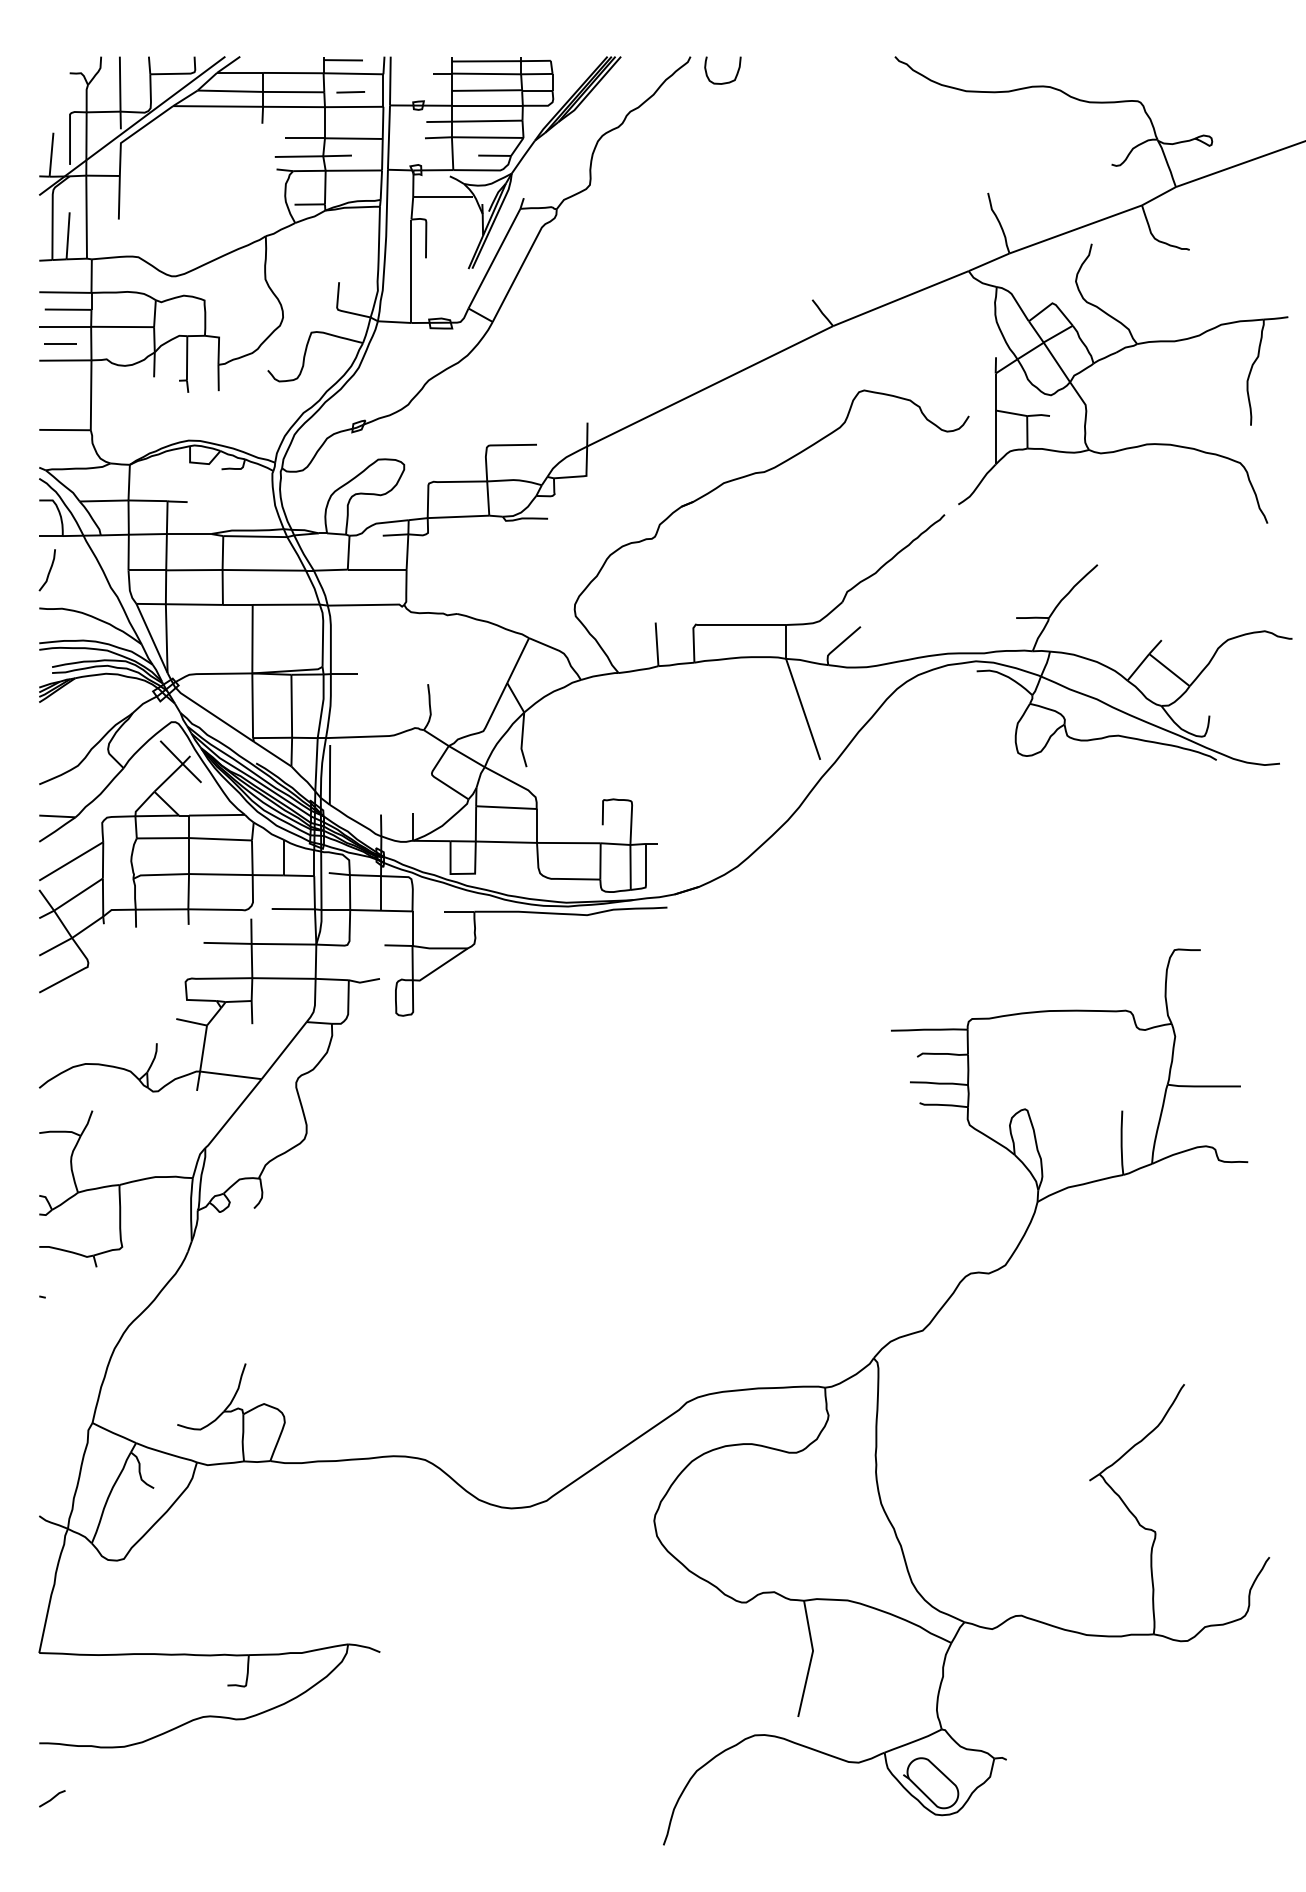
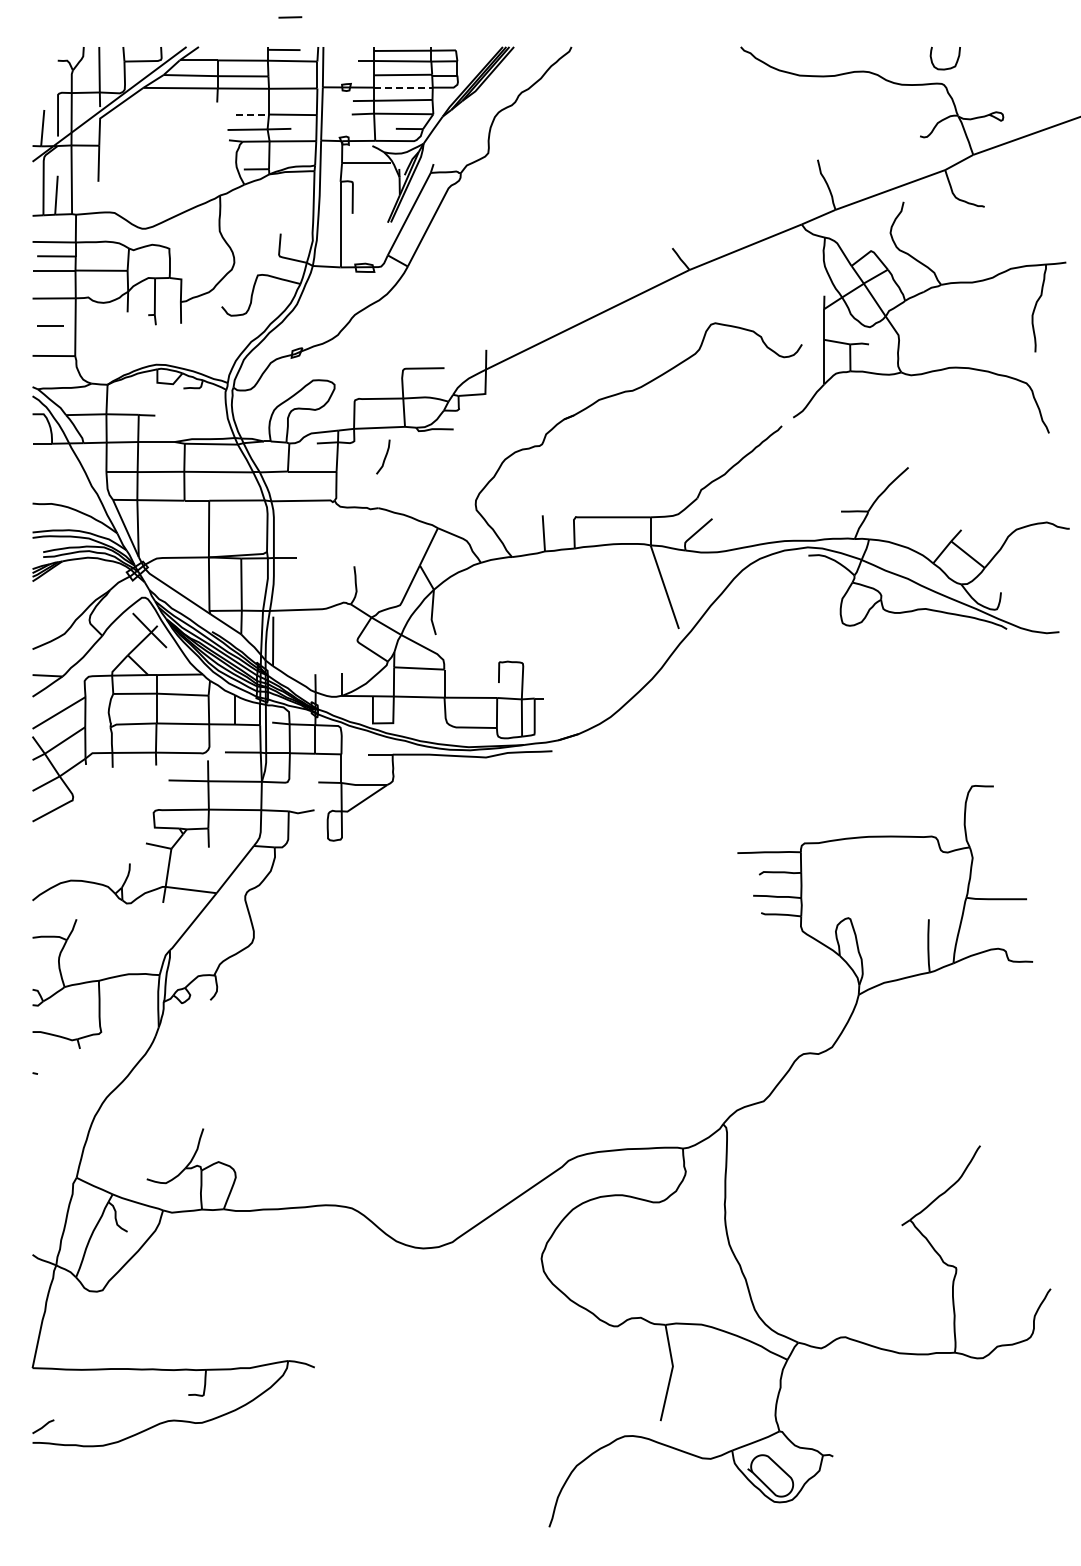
curve: (726, 81) -> (948, 67), moved
line: (350, 92) -> (290, 17), moved
line: (487, 105) -> (403, 87), solid -> dashed
line: (306, 138) -> (253, 114), solid -> dashed
line: (60, 343) -> (50, 325), moved
curve: (48, 569) -> (384, 456), moved
line: (52, 1798) -> (43, 1426), moved

